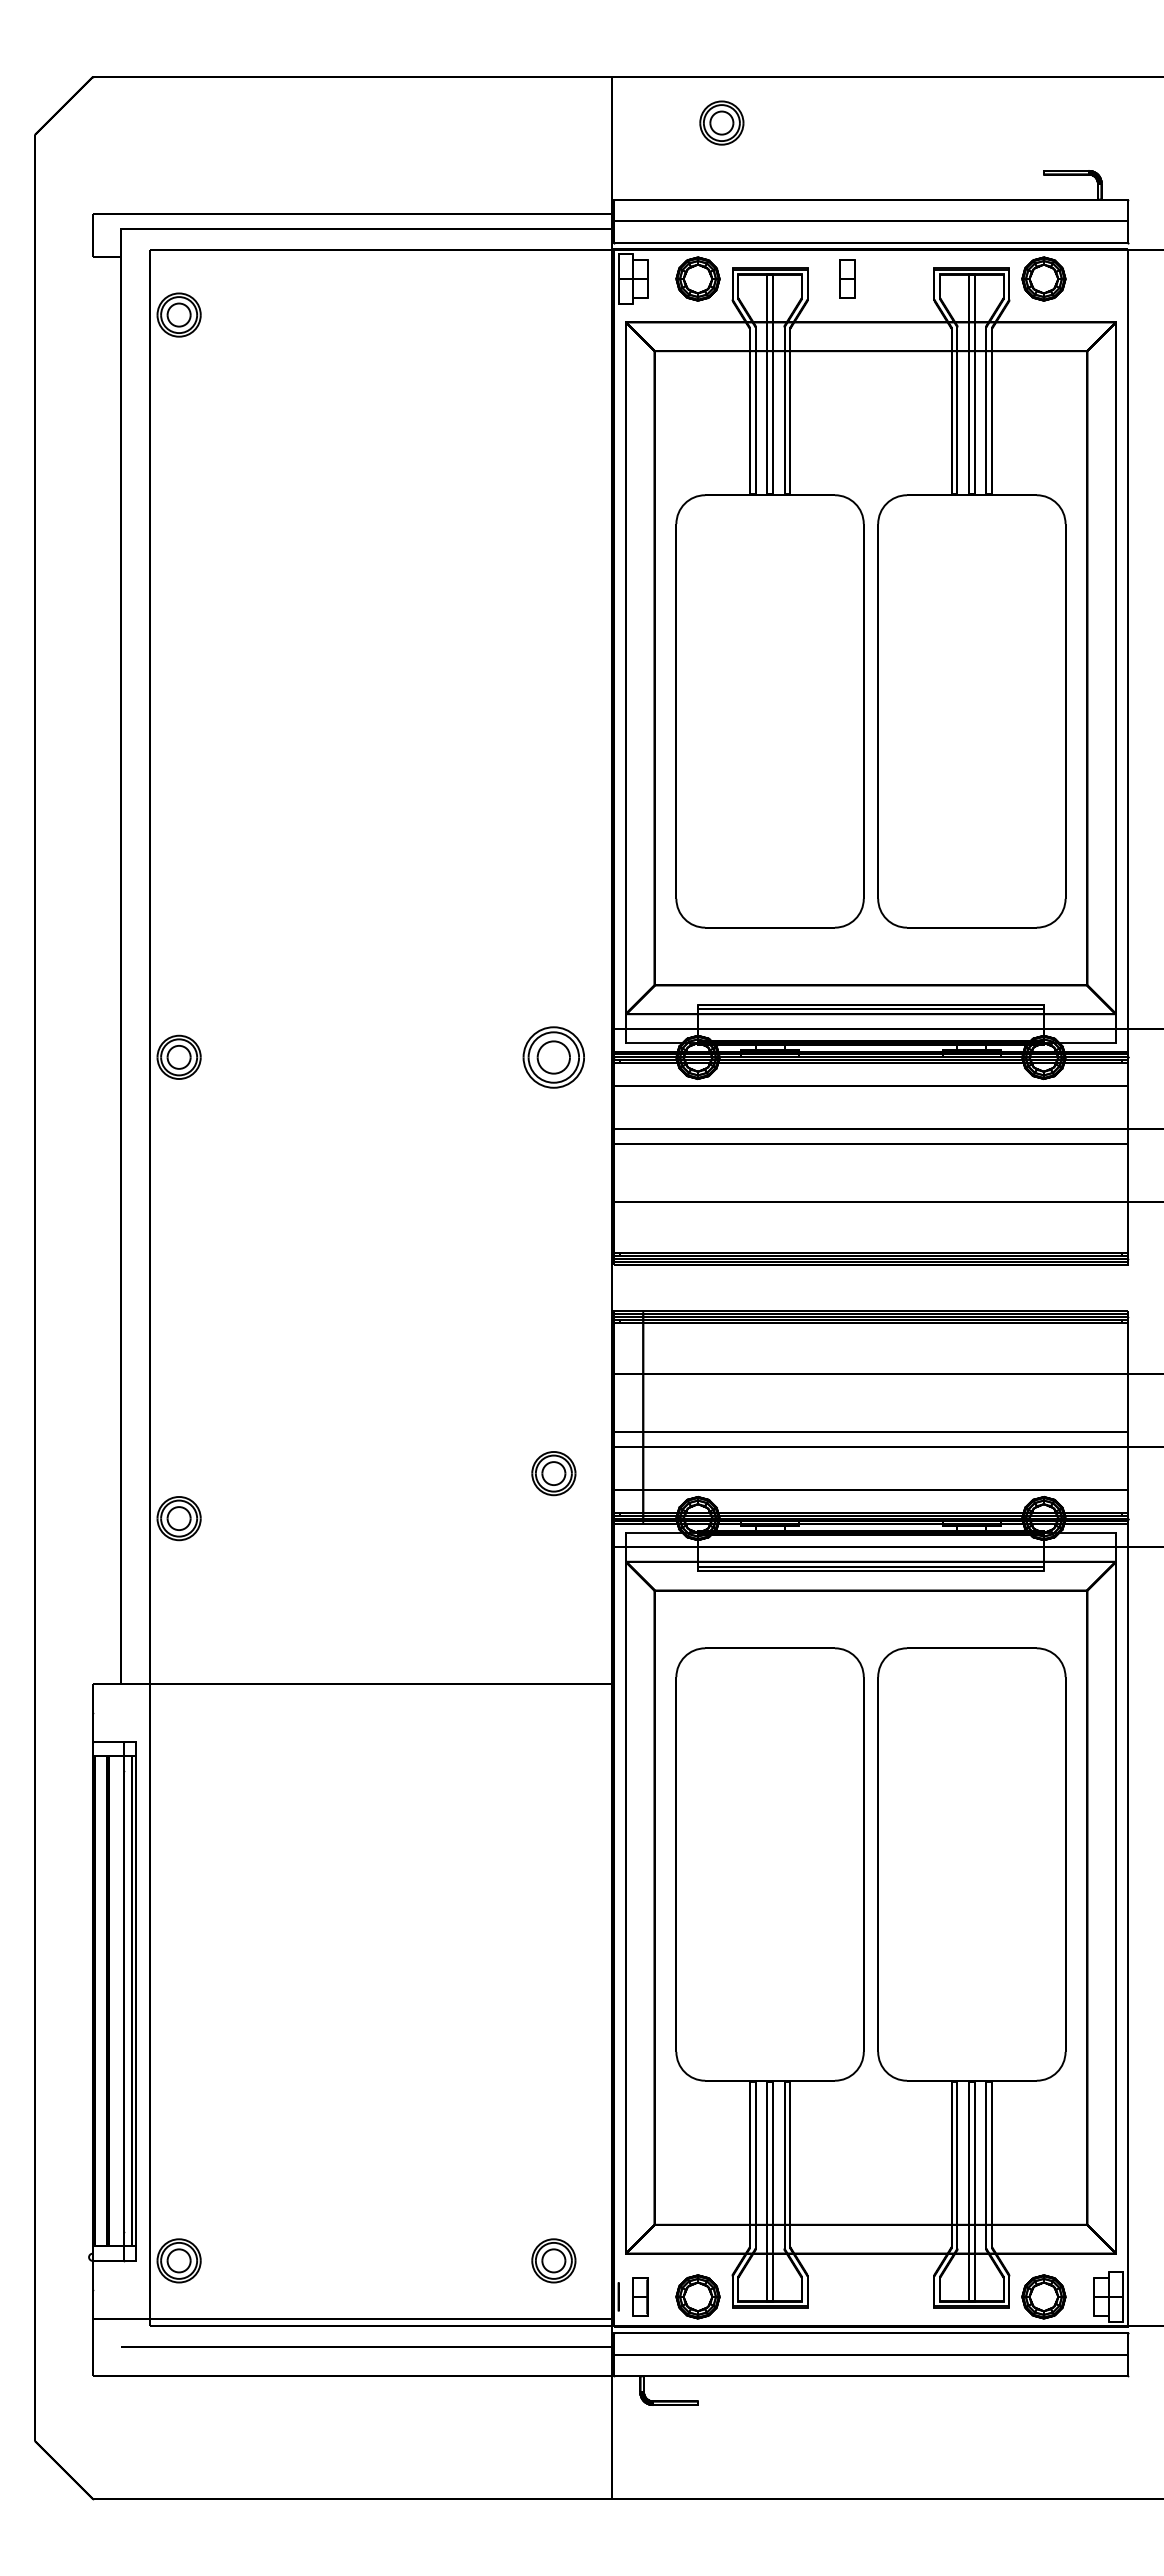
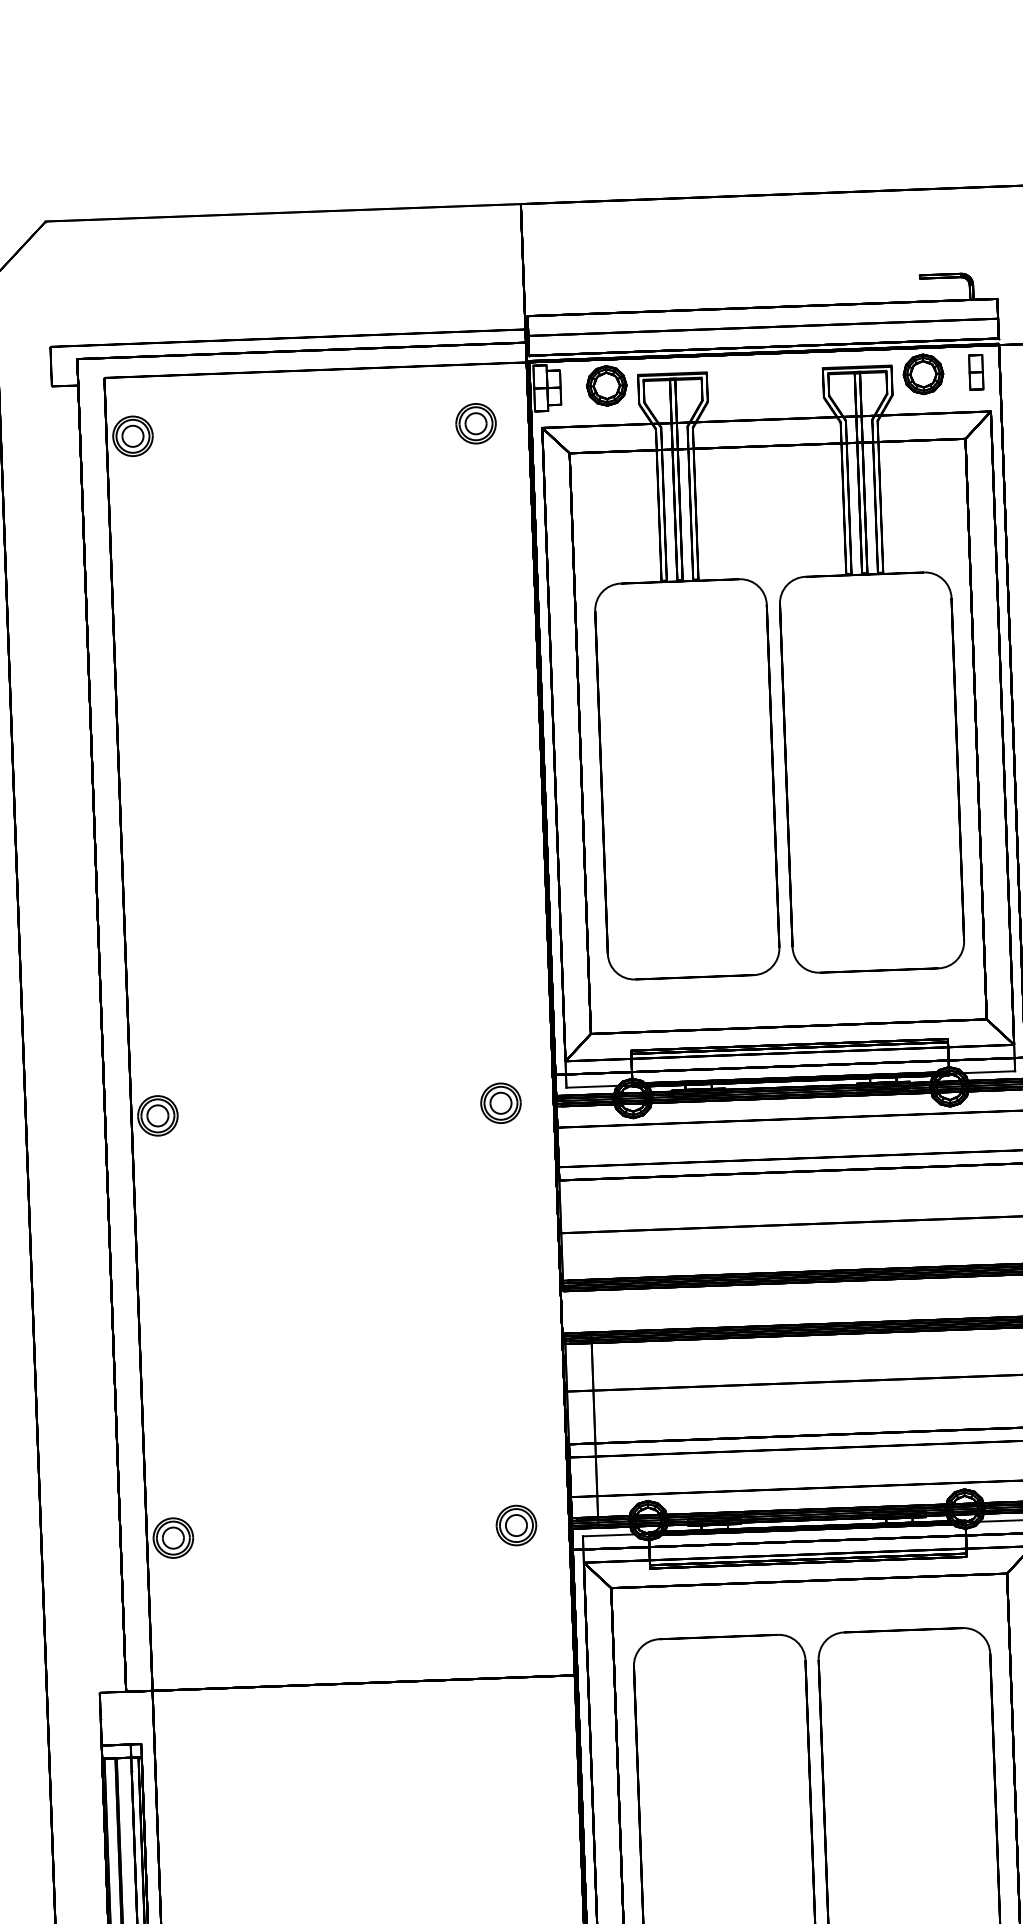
part: (721, 122) -> (475, 423), moved
part: (847, 278) -> (976, 371), moved
part: (553, 1056) -> (500, 1102), size x0.71
part: (553, 1473) -> (516, 1525), moved

